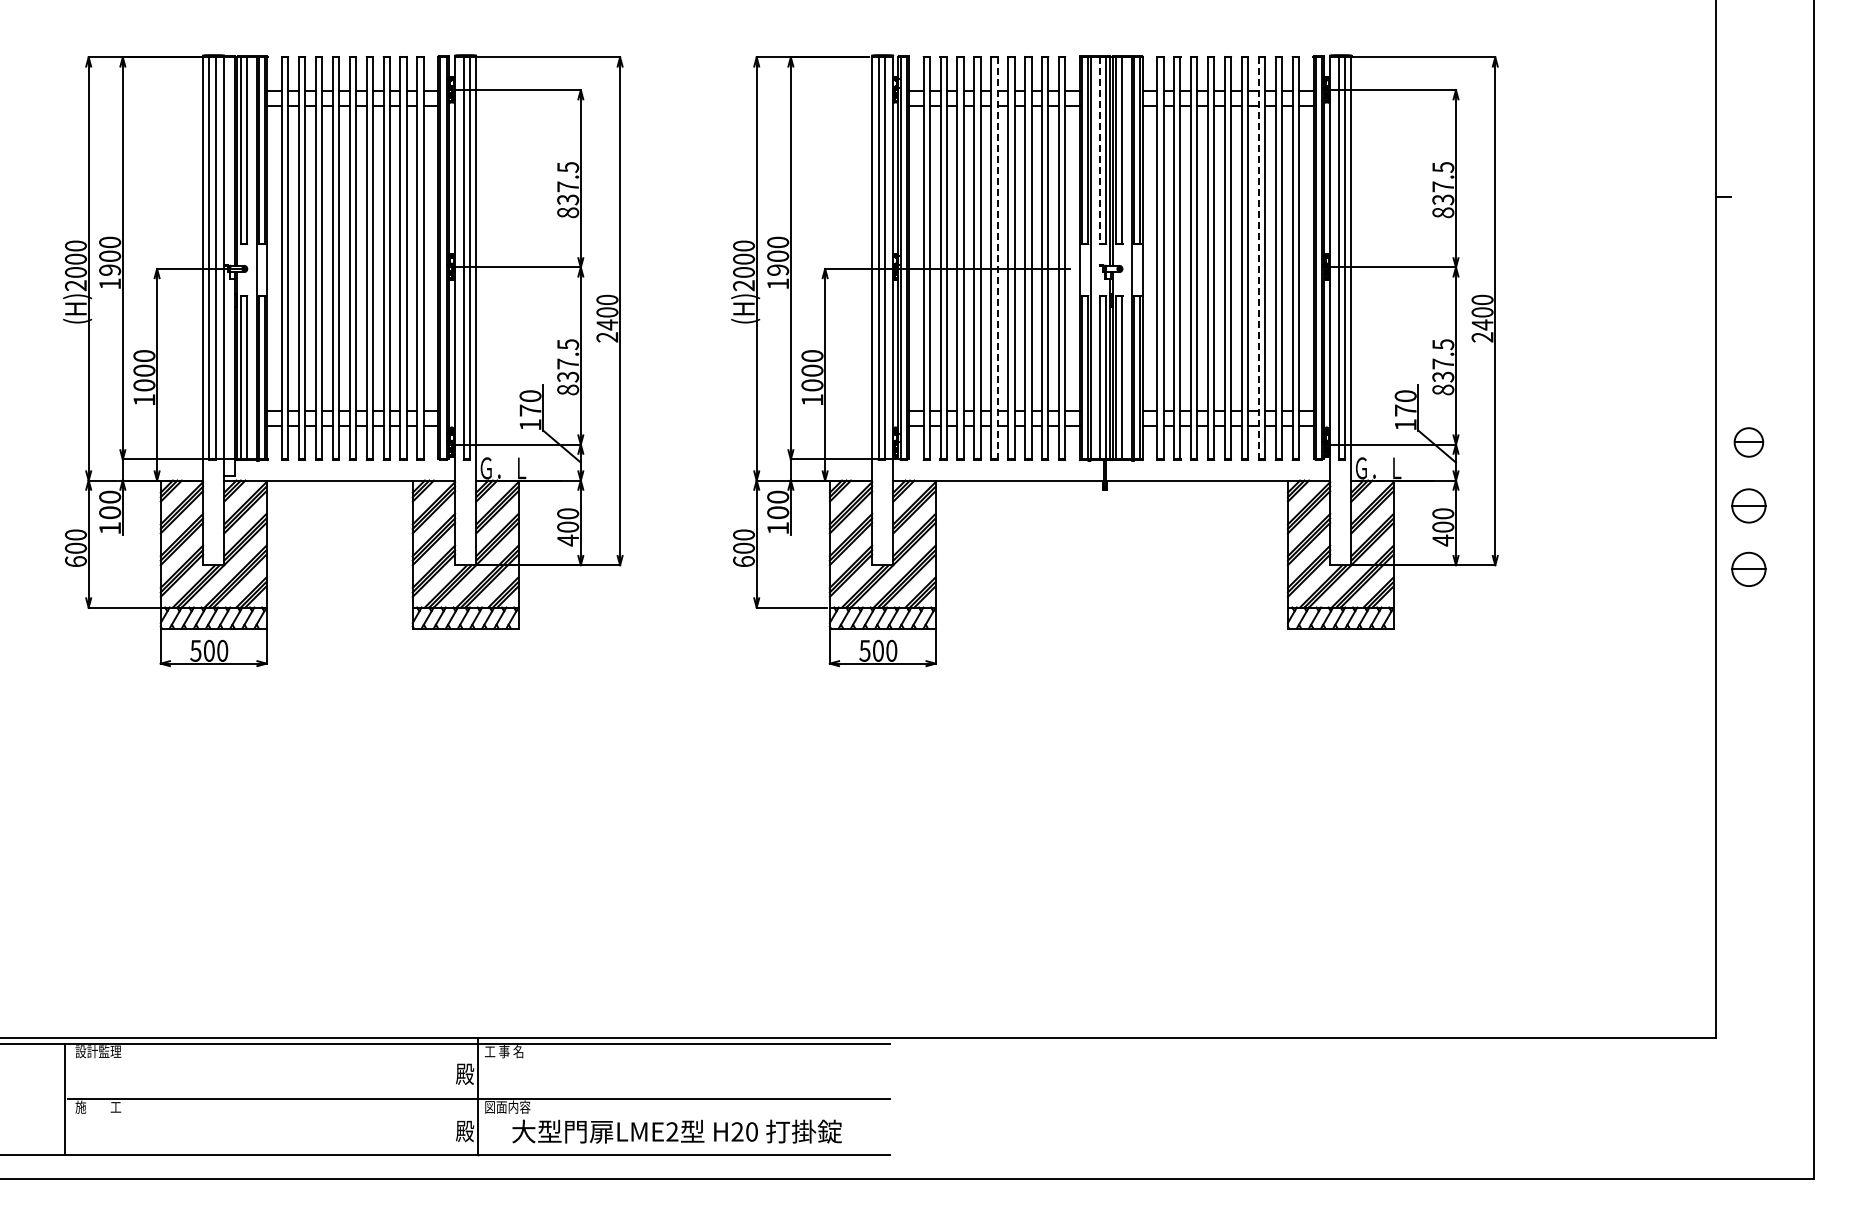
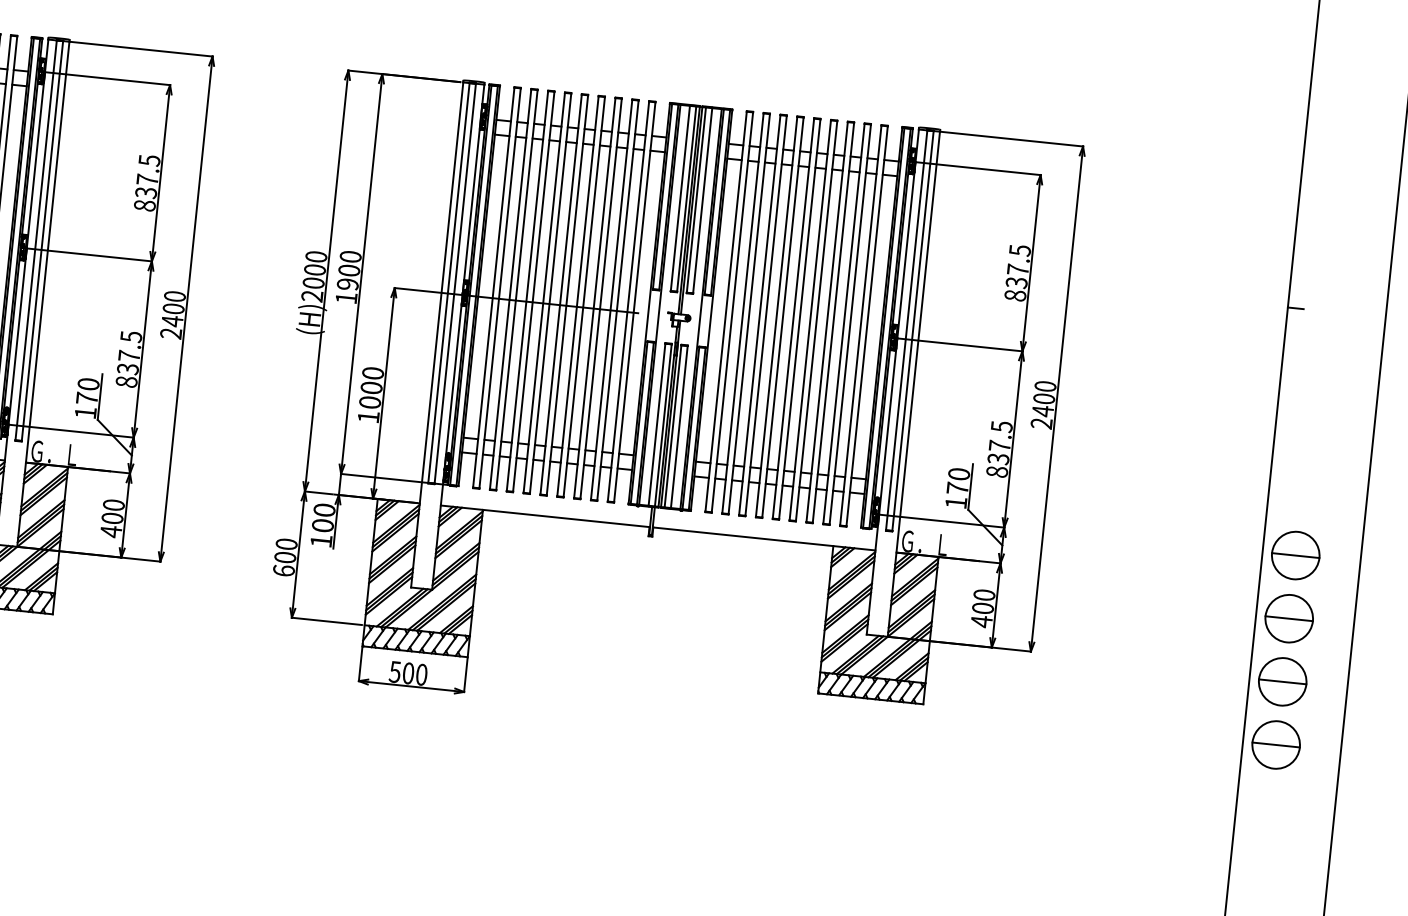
line: (1100, 151) -> (680, 199), dashed -> solid
line: (997, 258) -> (567, 295), dashed -> solid
line: (1258, 258) -> (826, 322), dashed -> solid
part: (1748, 442) -> (1295, 555), size x1.67
part: (1748, 505) -> (1288, 618), size x1.43
part: (1748, 569) -> (1282, 681), size x1.43
part: (1748, 632) -> (1275, 744), added

